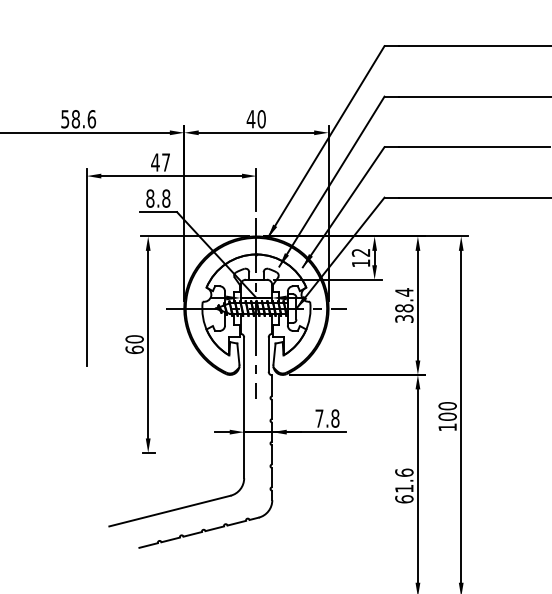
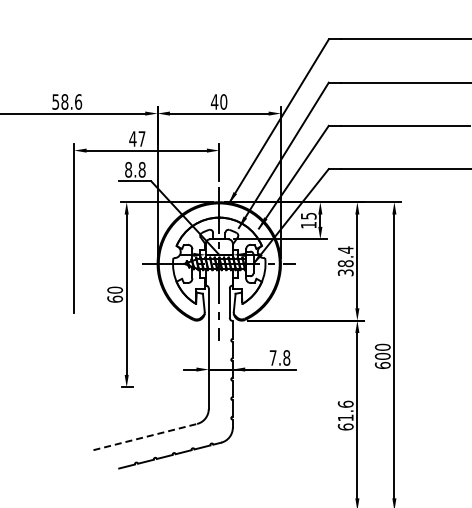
text: (360, 251) -> (308, 215), 12 -> 15
text: (447, 426) -> (382, 364), 100 -> 600
line: (170, 510) -> (145, 436), solid -> dashed

